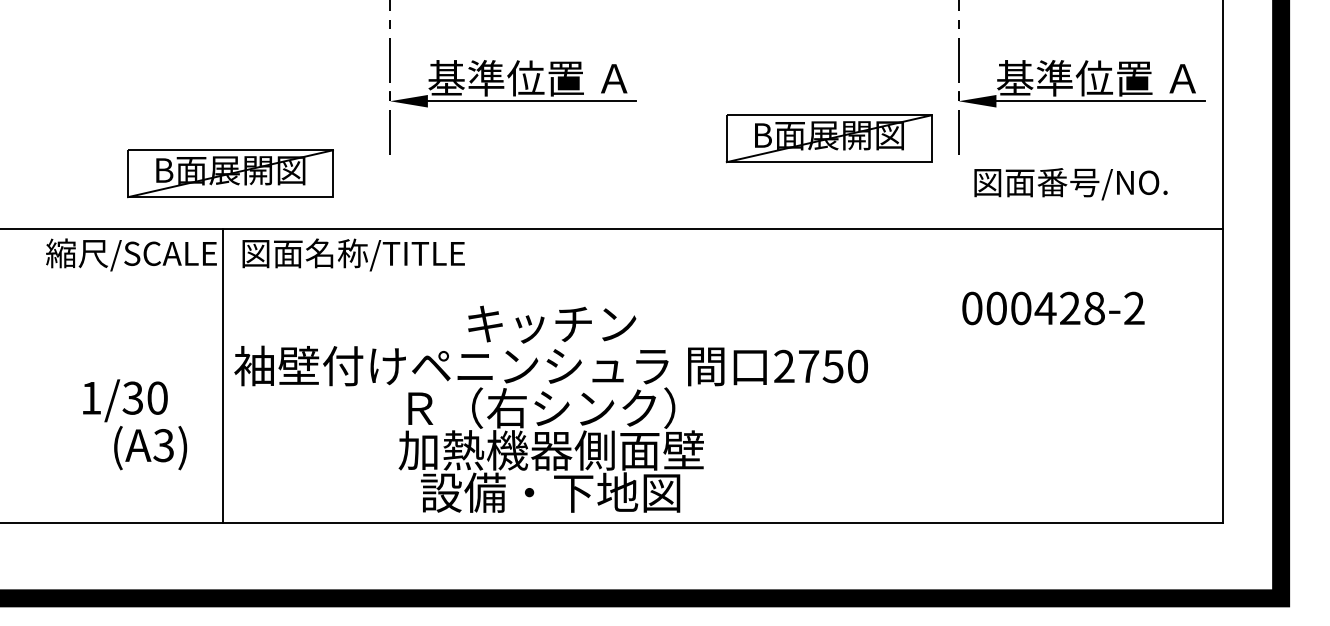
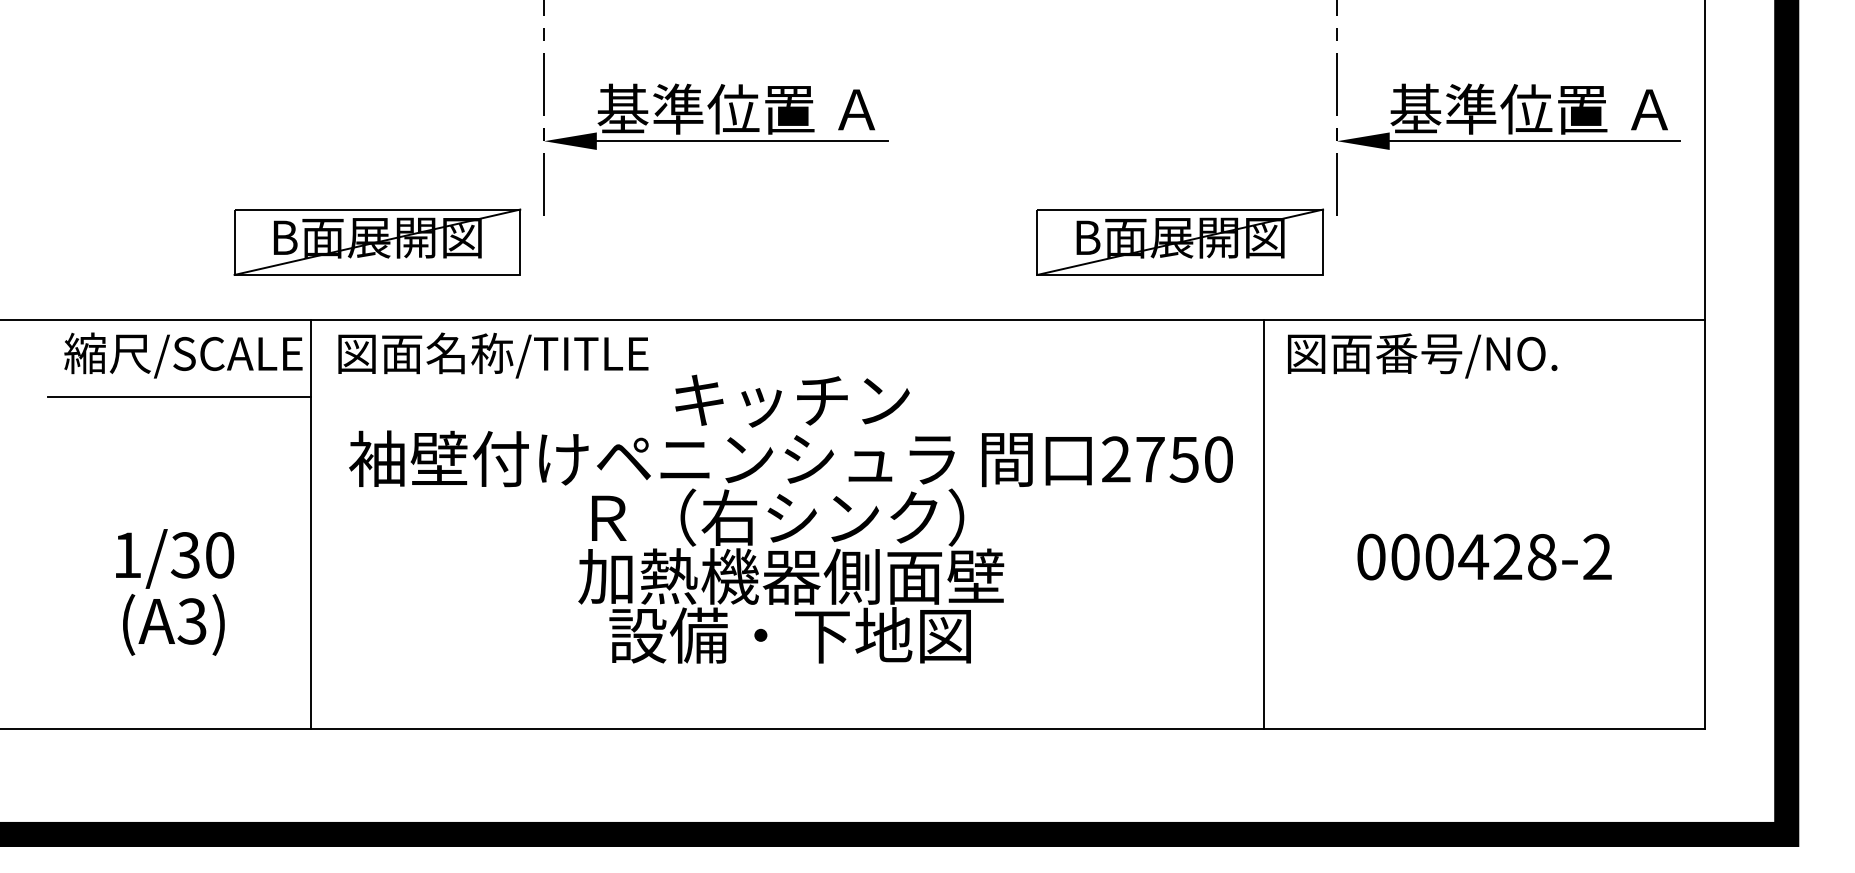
part: (828, 138) -> (1179, 241), moved
part: (230, 173) -> (377, 241), moved
text: (1070, 184) -> (1421, 356), moved
line: (128, 284) -> (179, 396), added
text: (1053, 308) -> (1484, 557), moved
line: (906, 375) -> (1264, 523), added
text: (550, 408) -> (790, 518), moved
text: (150, 448) -> (173, 625), moved

